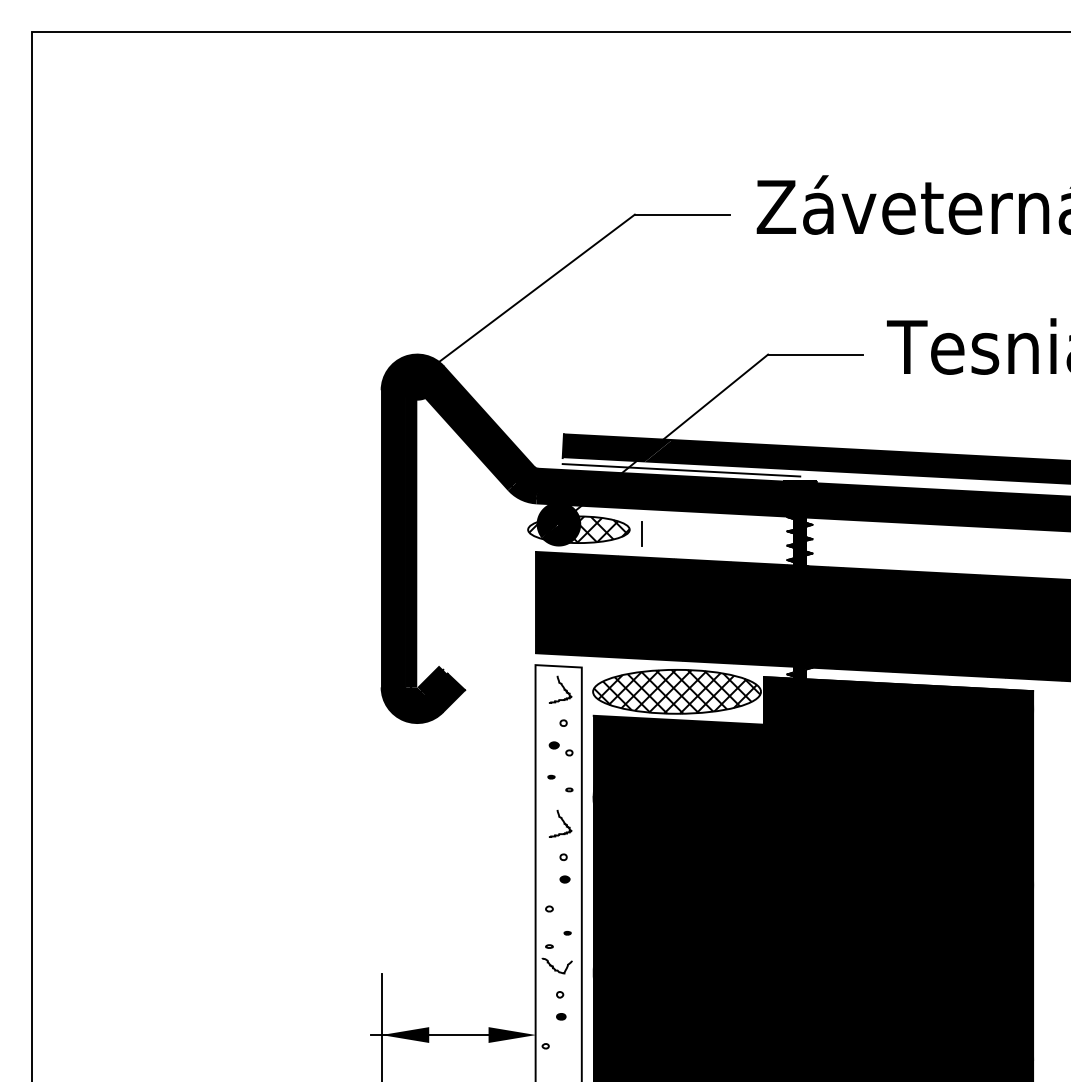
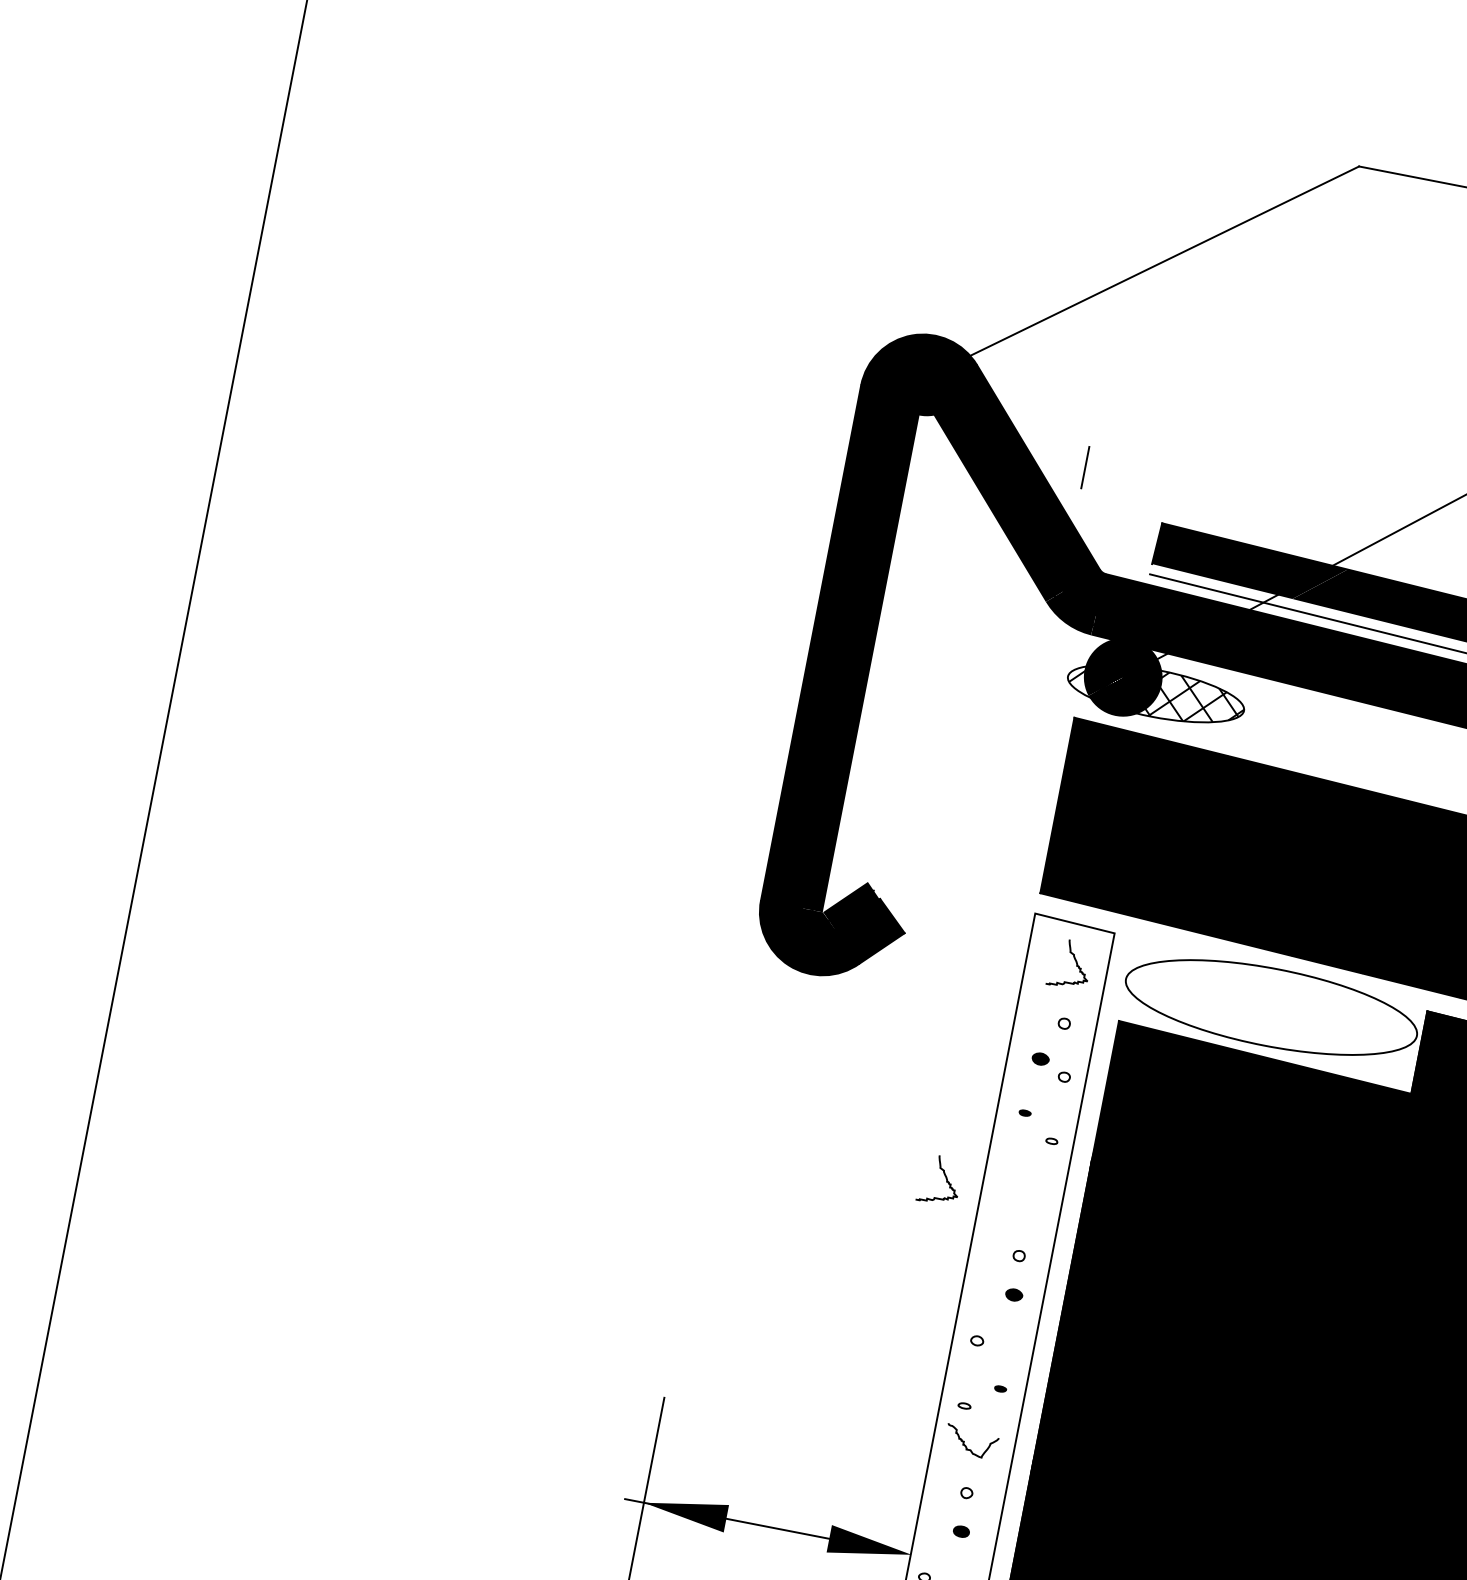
line: (641, 533) -> (1084, 467), moved
hatch: (677, 691) -> (1272, 1007), removed
curve: (562, 821) -> (944, 1177), moved

